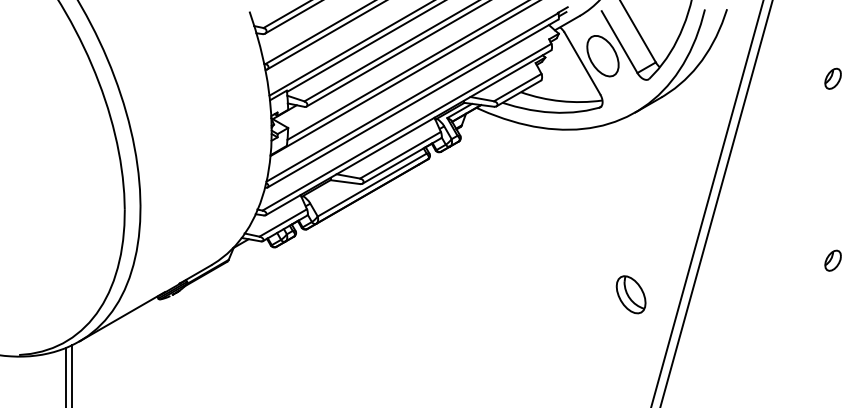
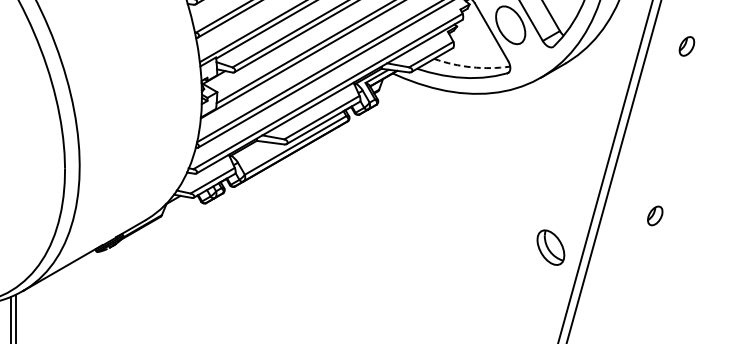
part: (832, 78) -> (686, 46), moved
arc: (561, 101) -> (472, 67), solid -> dashed
part: (832, 260) -> (654, 215), moved
part: (630, 294) -> (550, 247), moved

